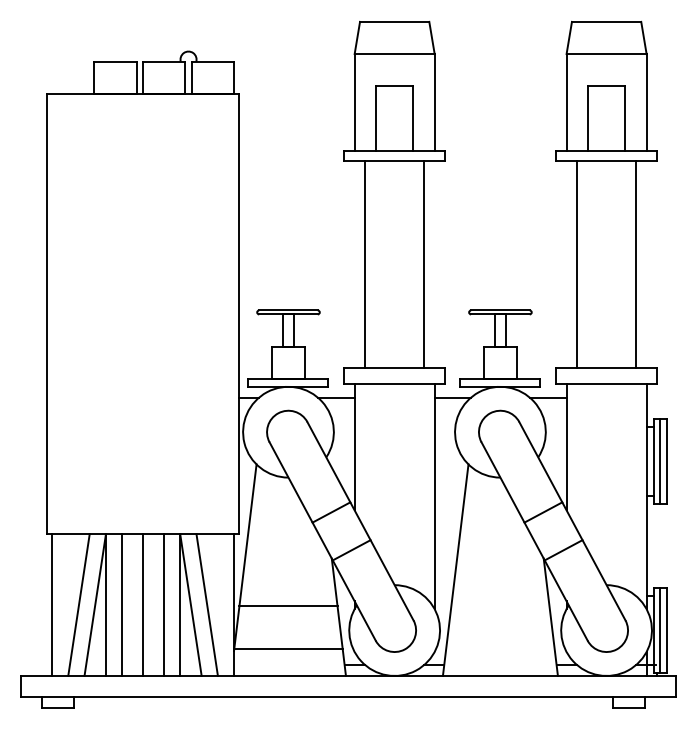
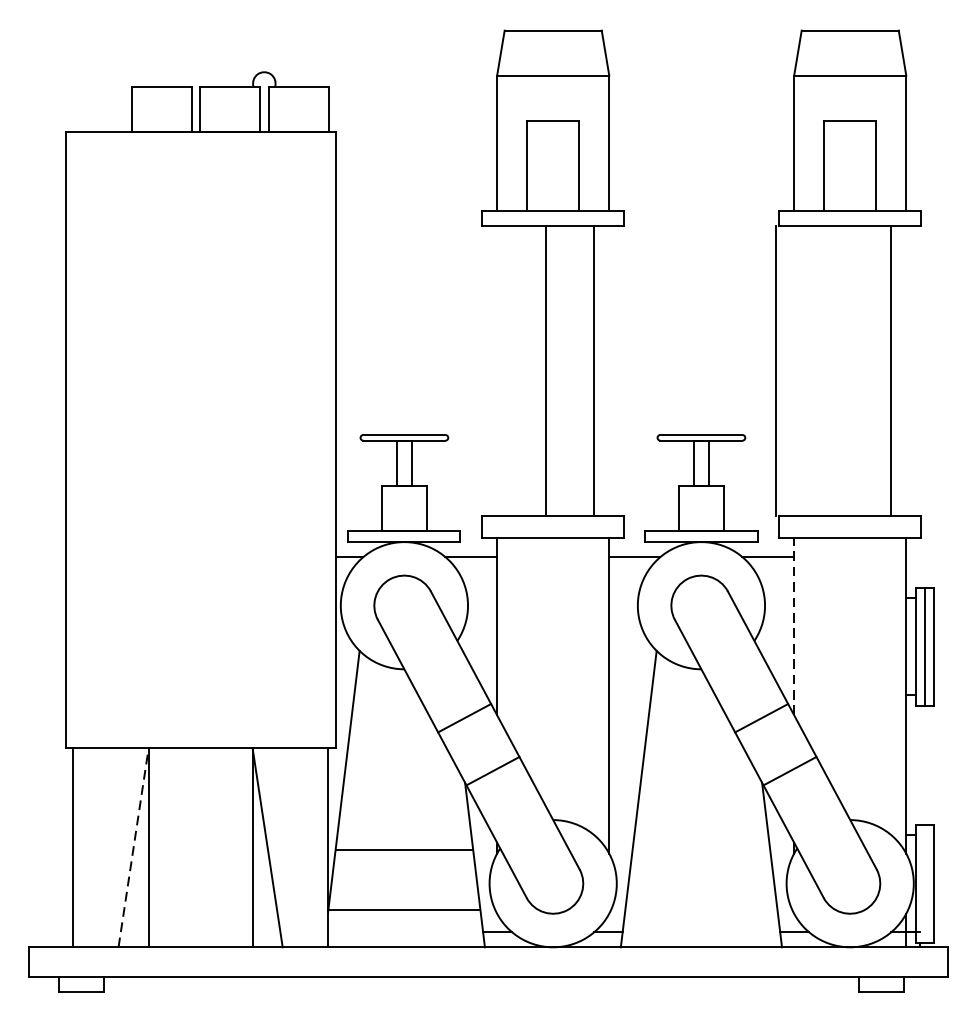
line: (365, 264) -> (545, 370), moved
line: (577, 264) -> (775, 370), moved
line: (566, 446) -> (794, 625), solid -> dashed
line: (78, 604) -> (110, 847), removed
line: (122, 604) -> (171, 847), removed
line: (143, 604) -> (201, 847), removed
line: (164, 604) -> (230, 847), removed
line: (206, 604) -> (289, 847), removed
line: (95, 605) -> (133, 848), solid -> dashed
line: (660, 630) -> (925, 883), removed

